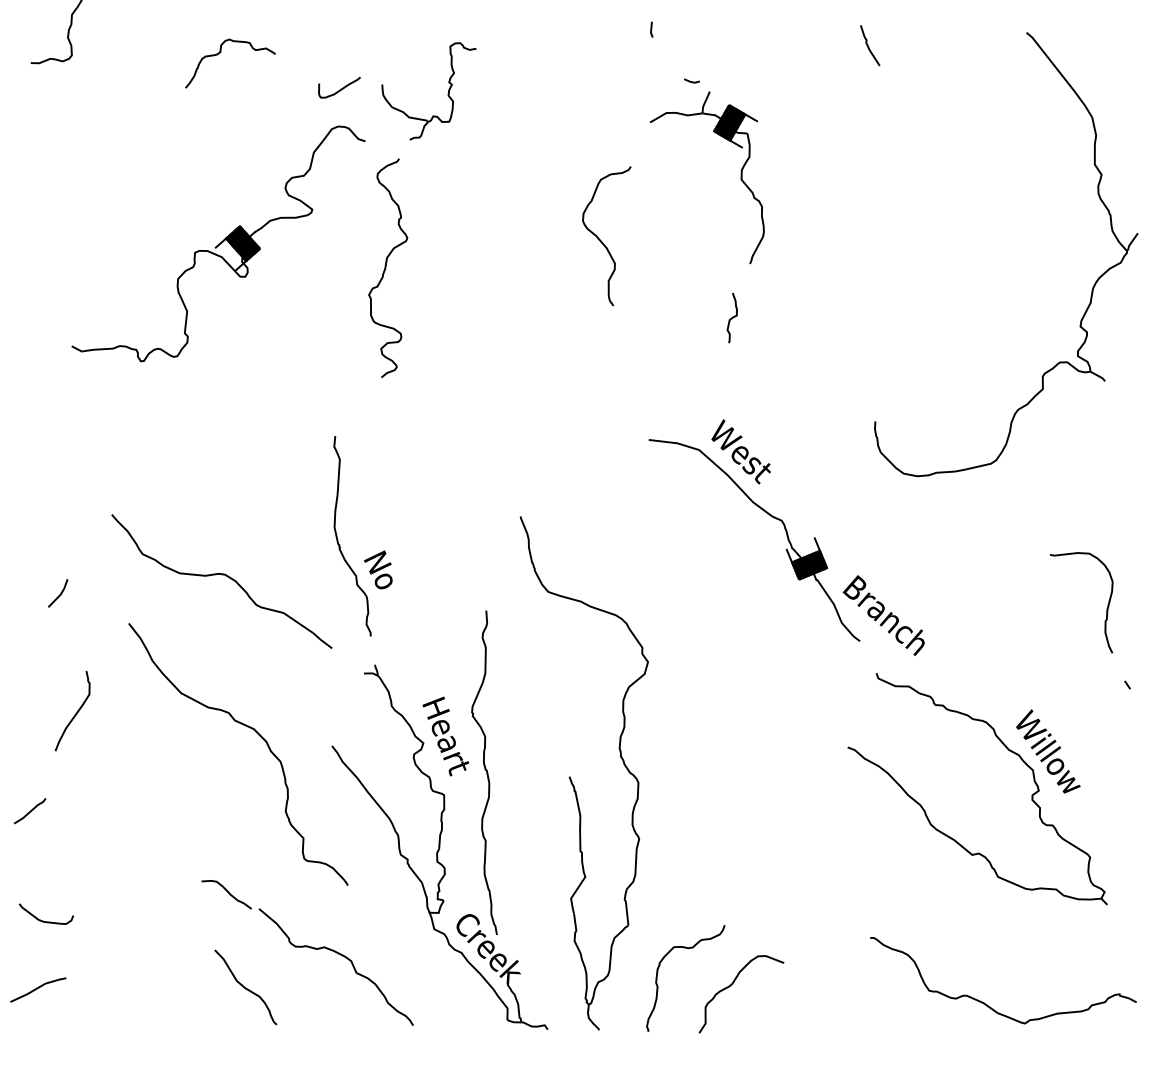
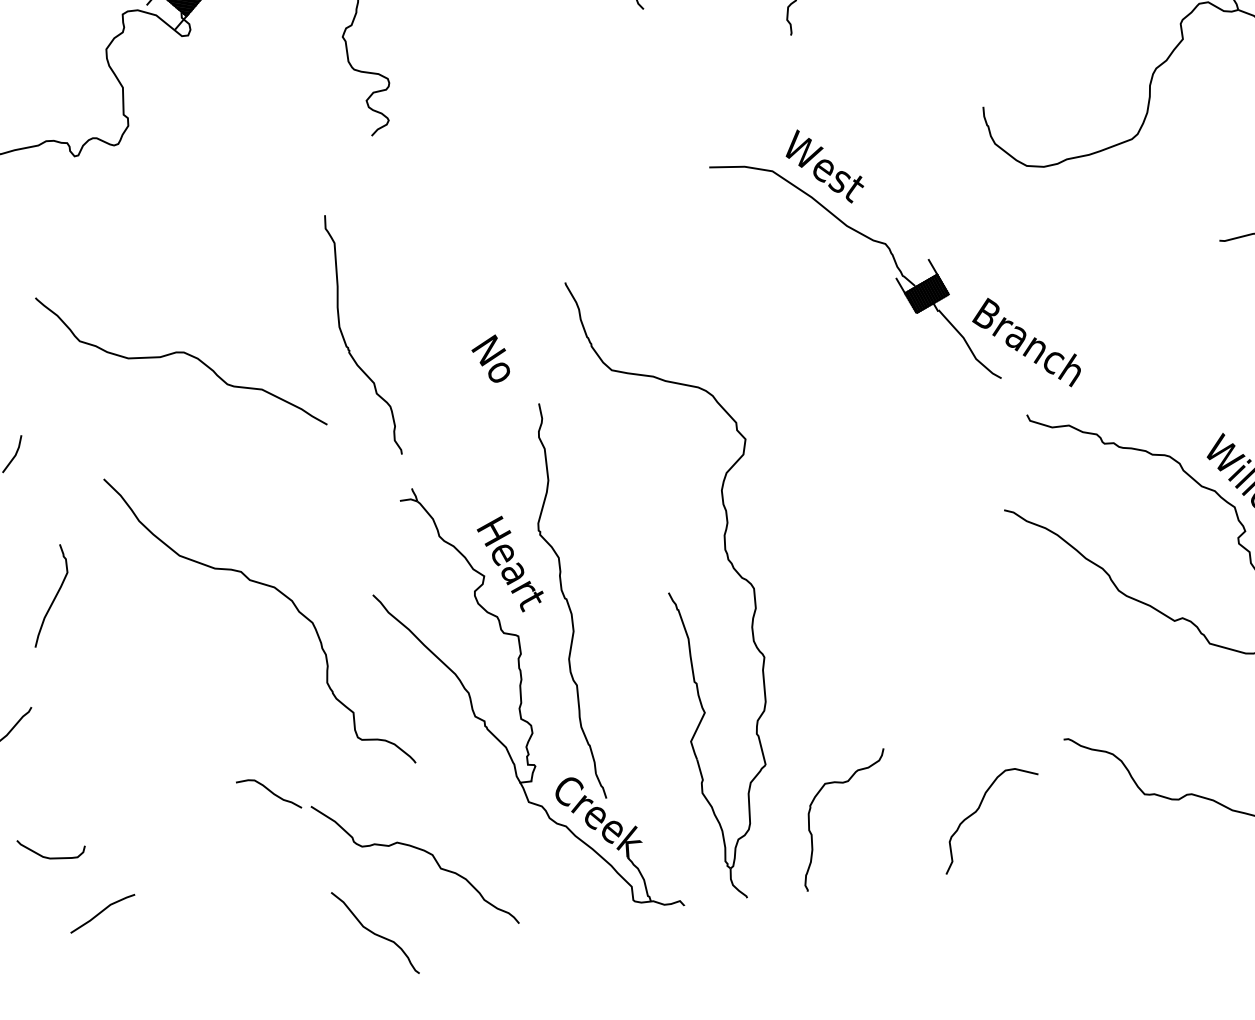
text: (378, 569) -> (490, 358), moved
curve: (221, 575) -> (179, 354), moved
curve: (732, 984) -> (978, 809), moved
curve: (245, 987) -> (374, 933), moved
line: (38, 988) -> (102, 911), moved

